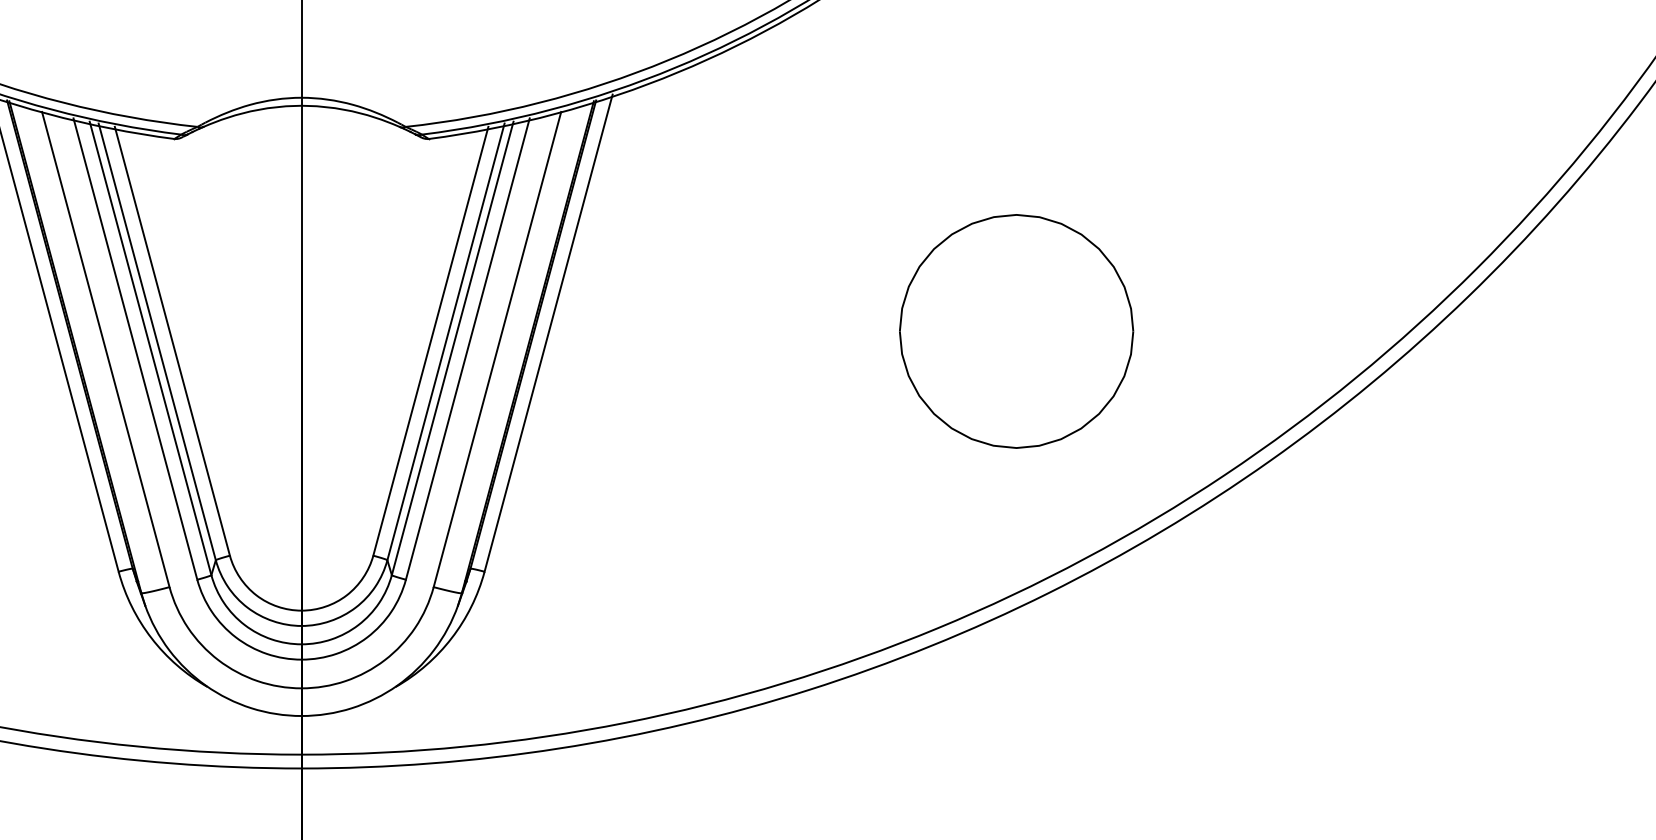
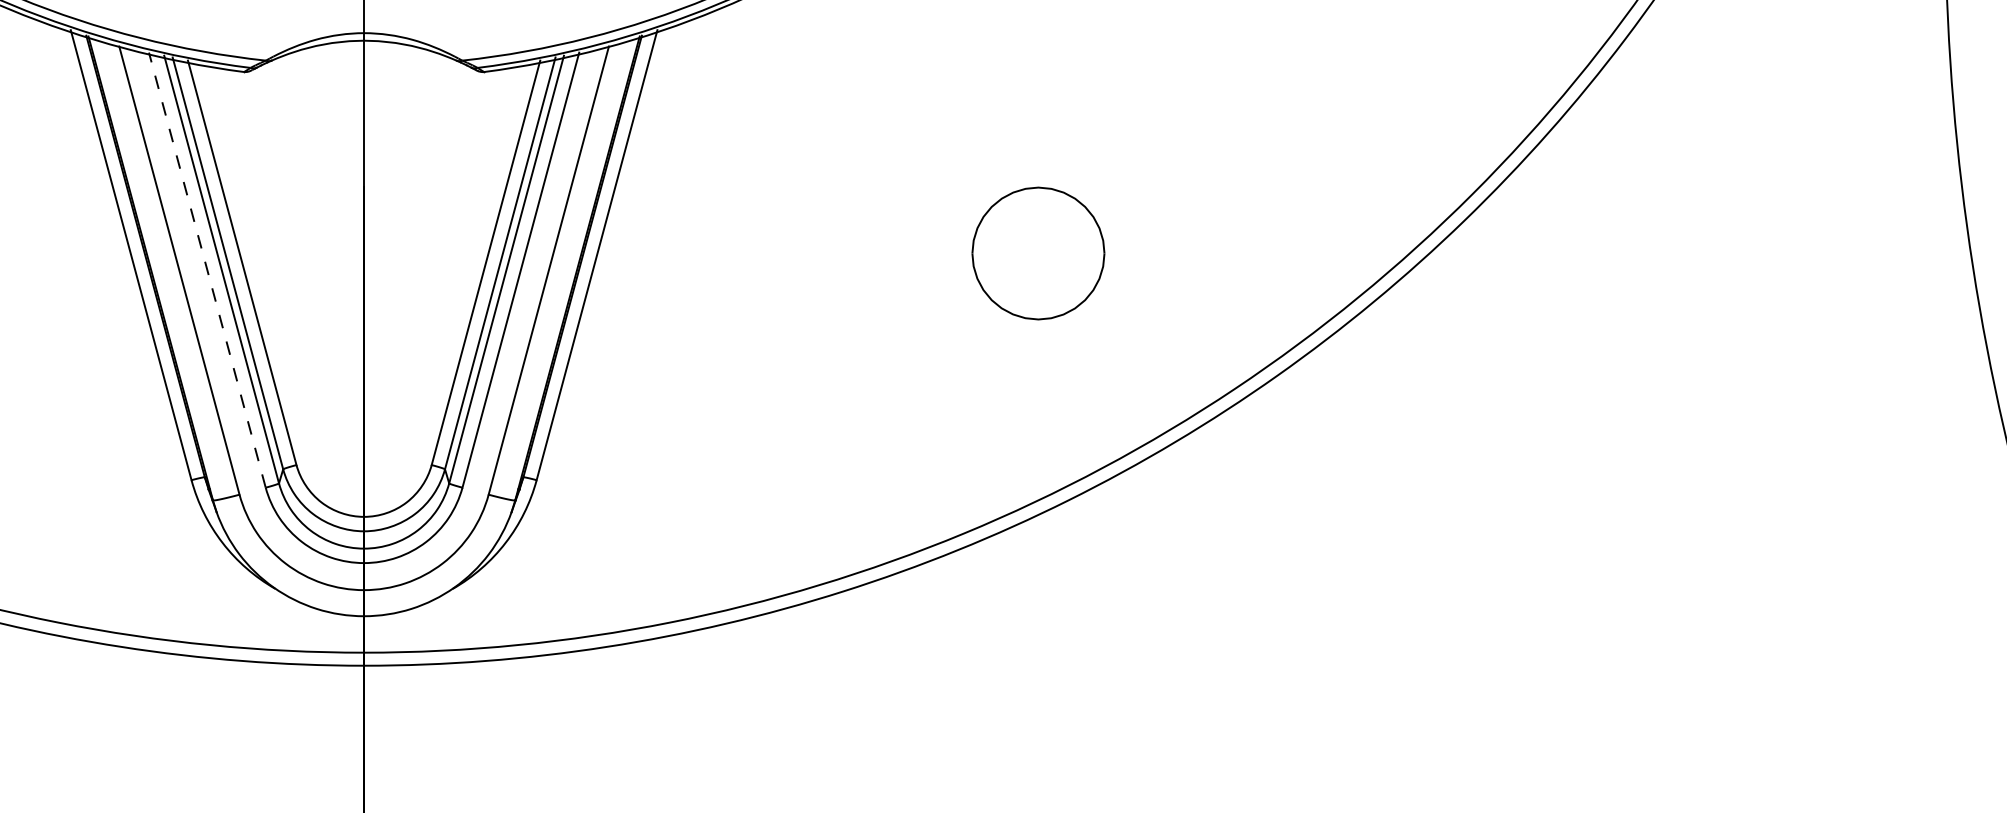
part: (1016, 331) -> (1038, 253), size x0.6
line: (135, 348) -> (207, 269), solid -> dashed

